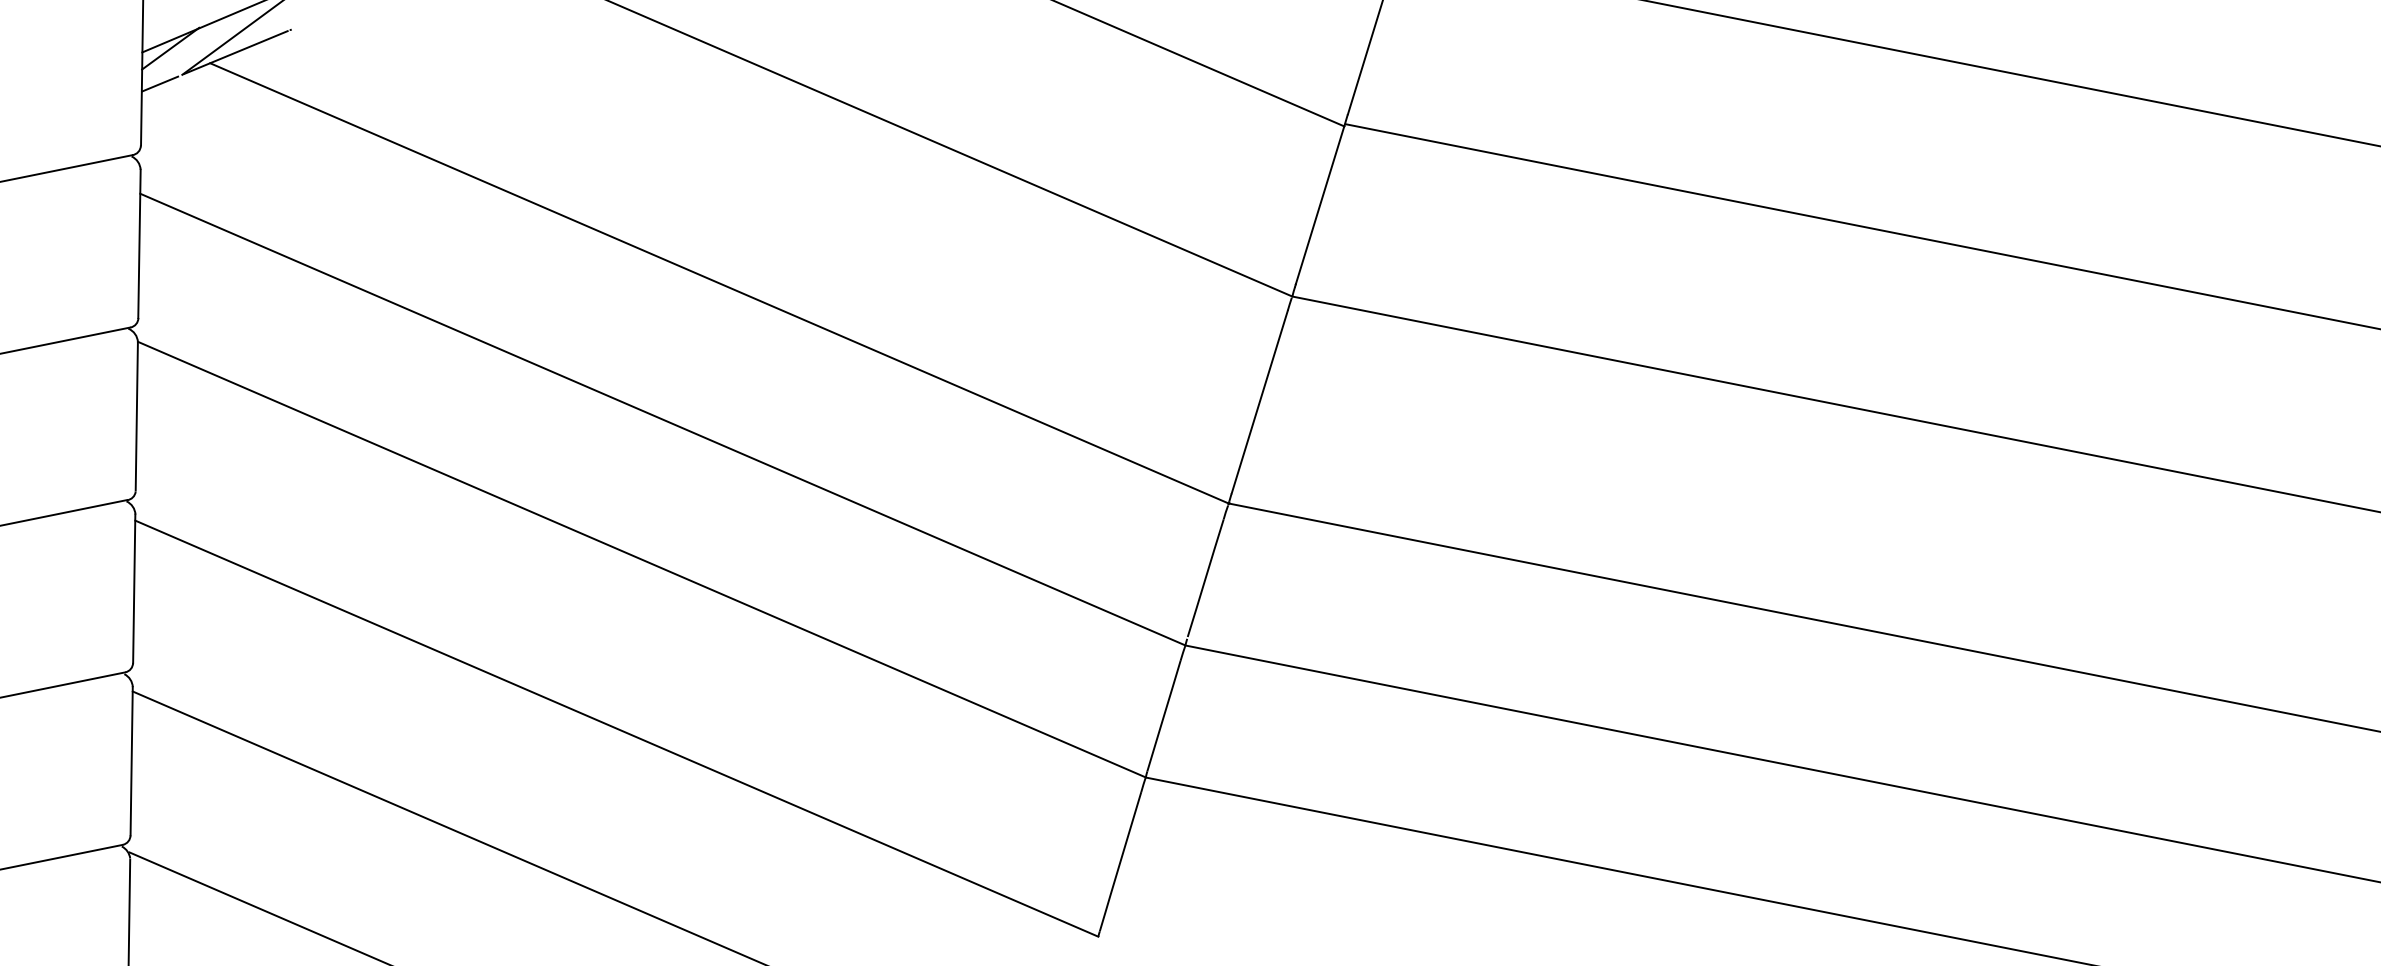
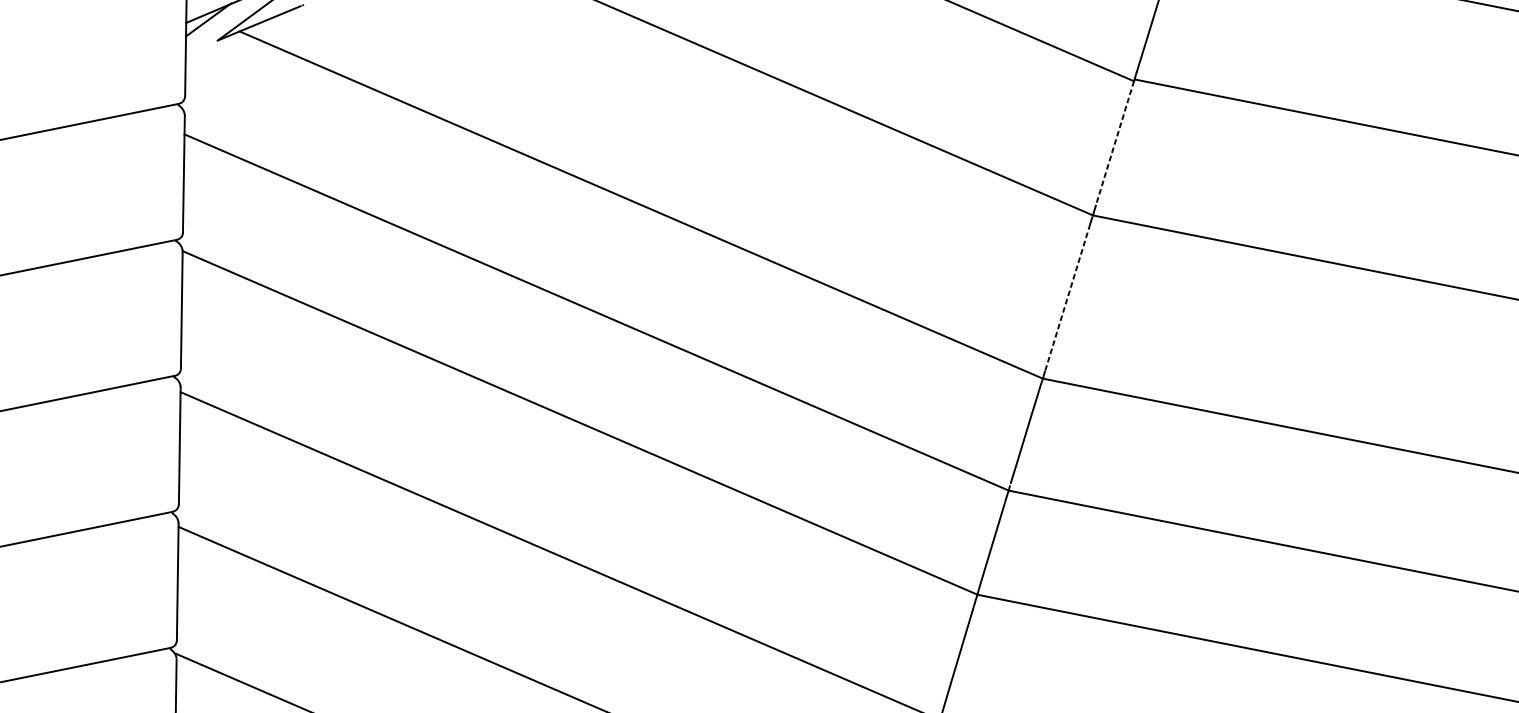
line: (160, 83) -> (200, 47), removed
line: (1320, 205) -> (1115, 143), solid -> dashed
line: (1259, 401) -> (1067, 298), solid -> dashed

